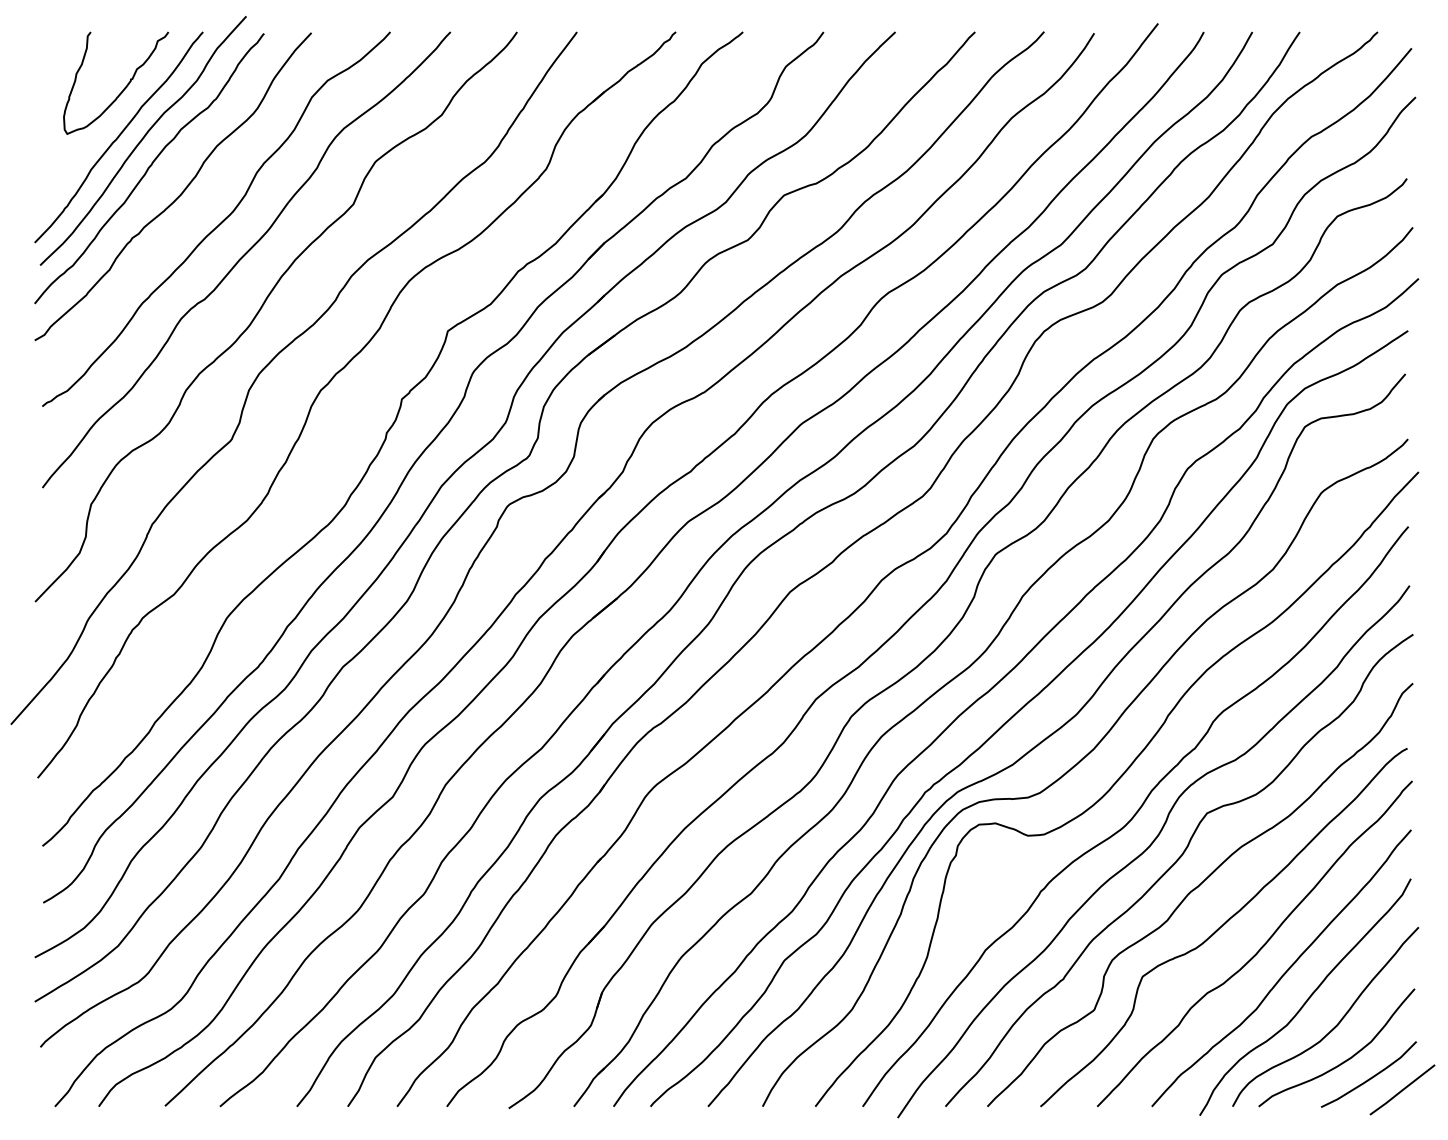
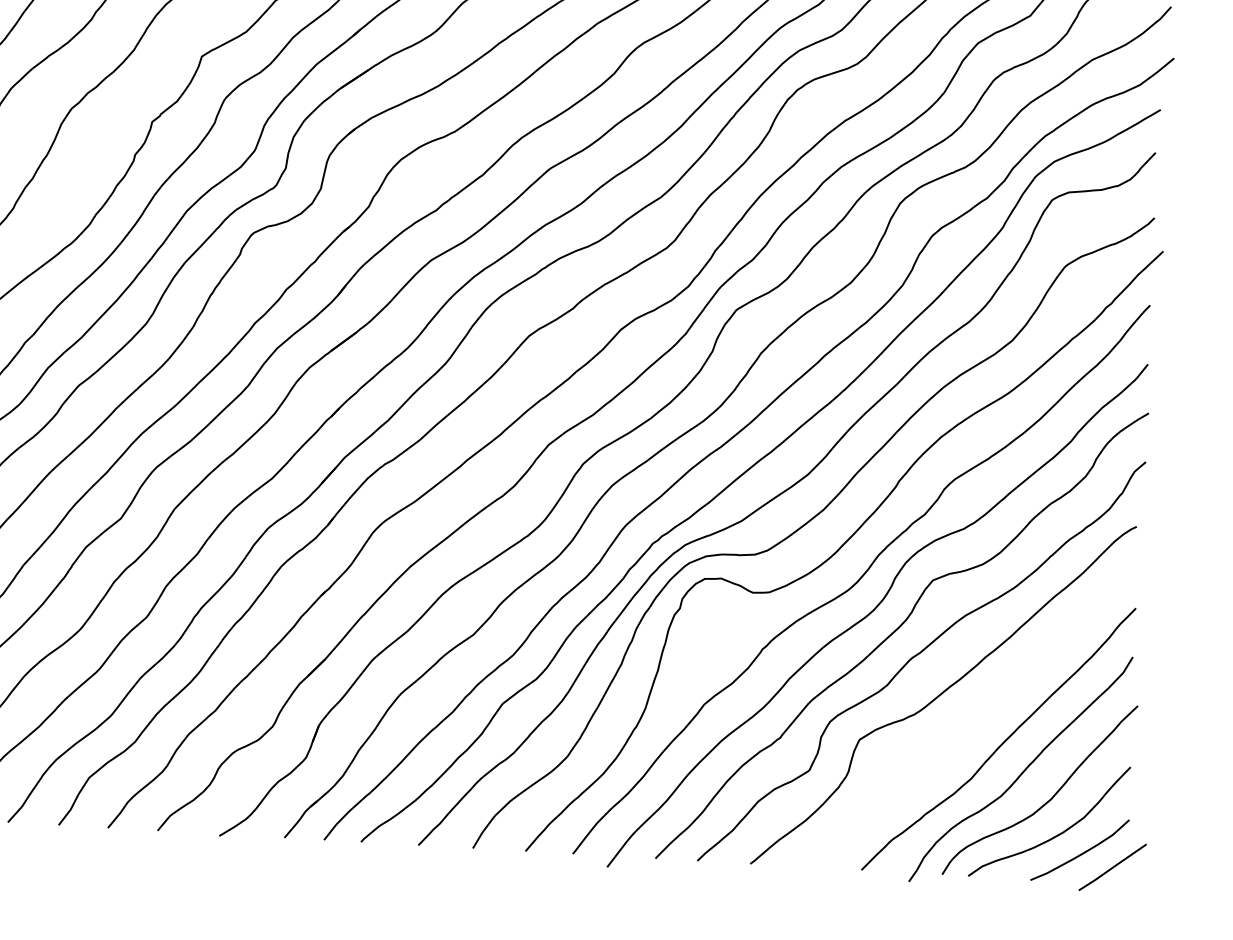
curve: (1259, 948) -> (977, 718), removed

